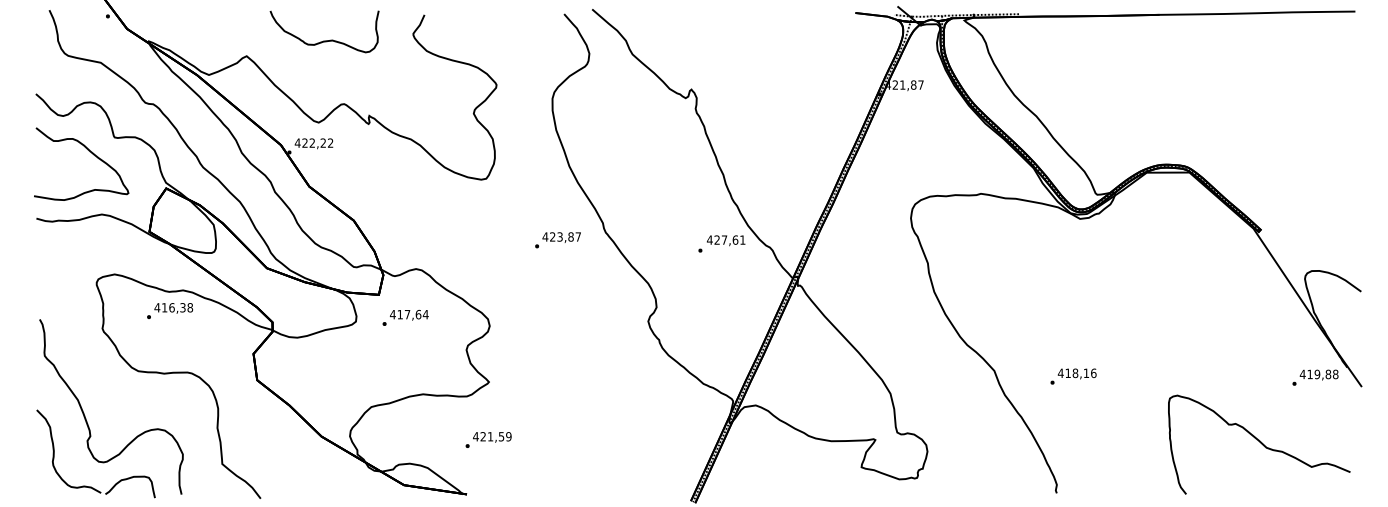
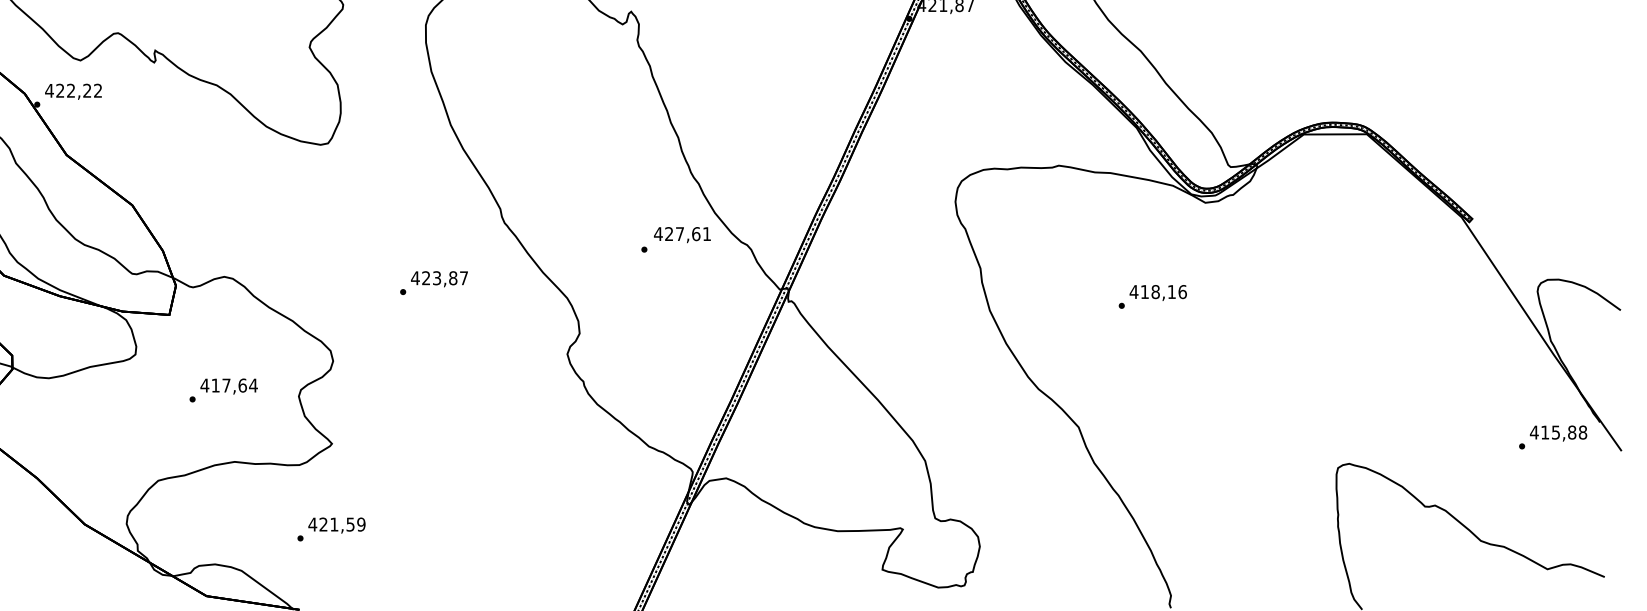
text: (557, 240) -> (433, 283), moved
text: (405, 317) -> (223, 389), moved
text: (1317, 373) -> (1556, 431), 419,88 -> 415,88
text: (1073, 376) -> (1152, 296), moved

